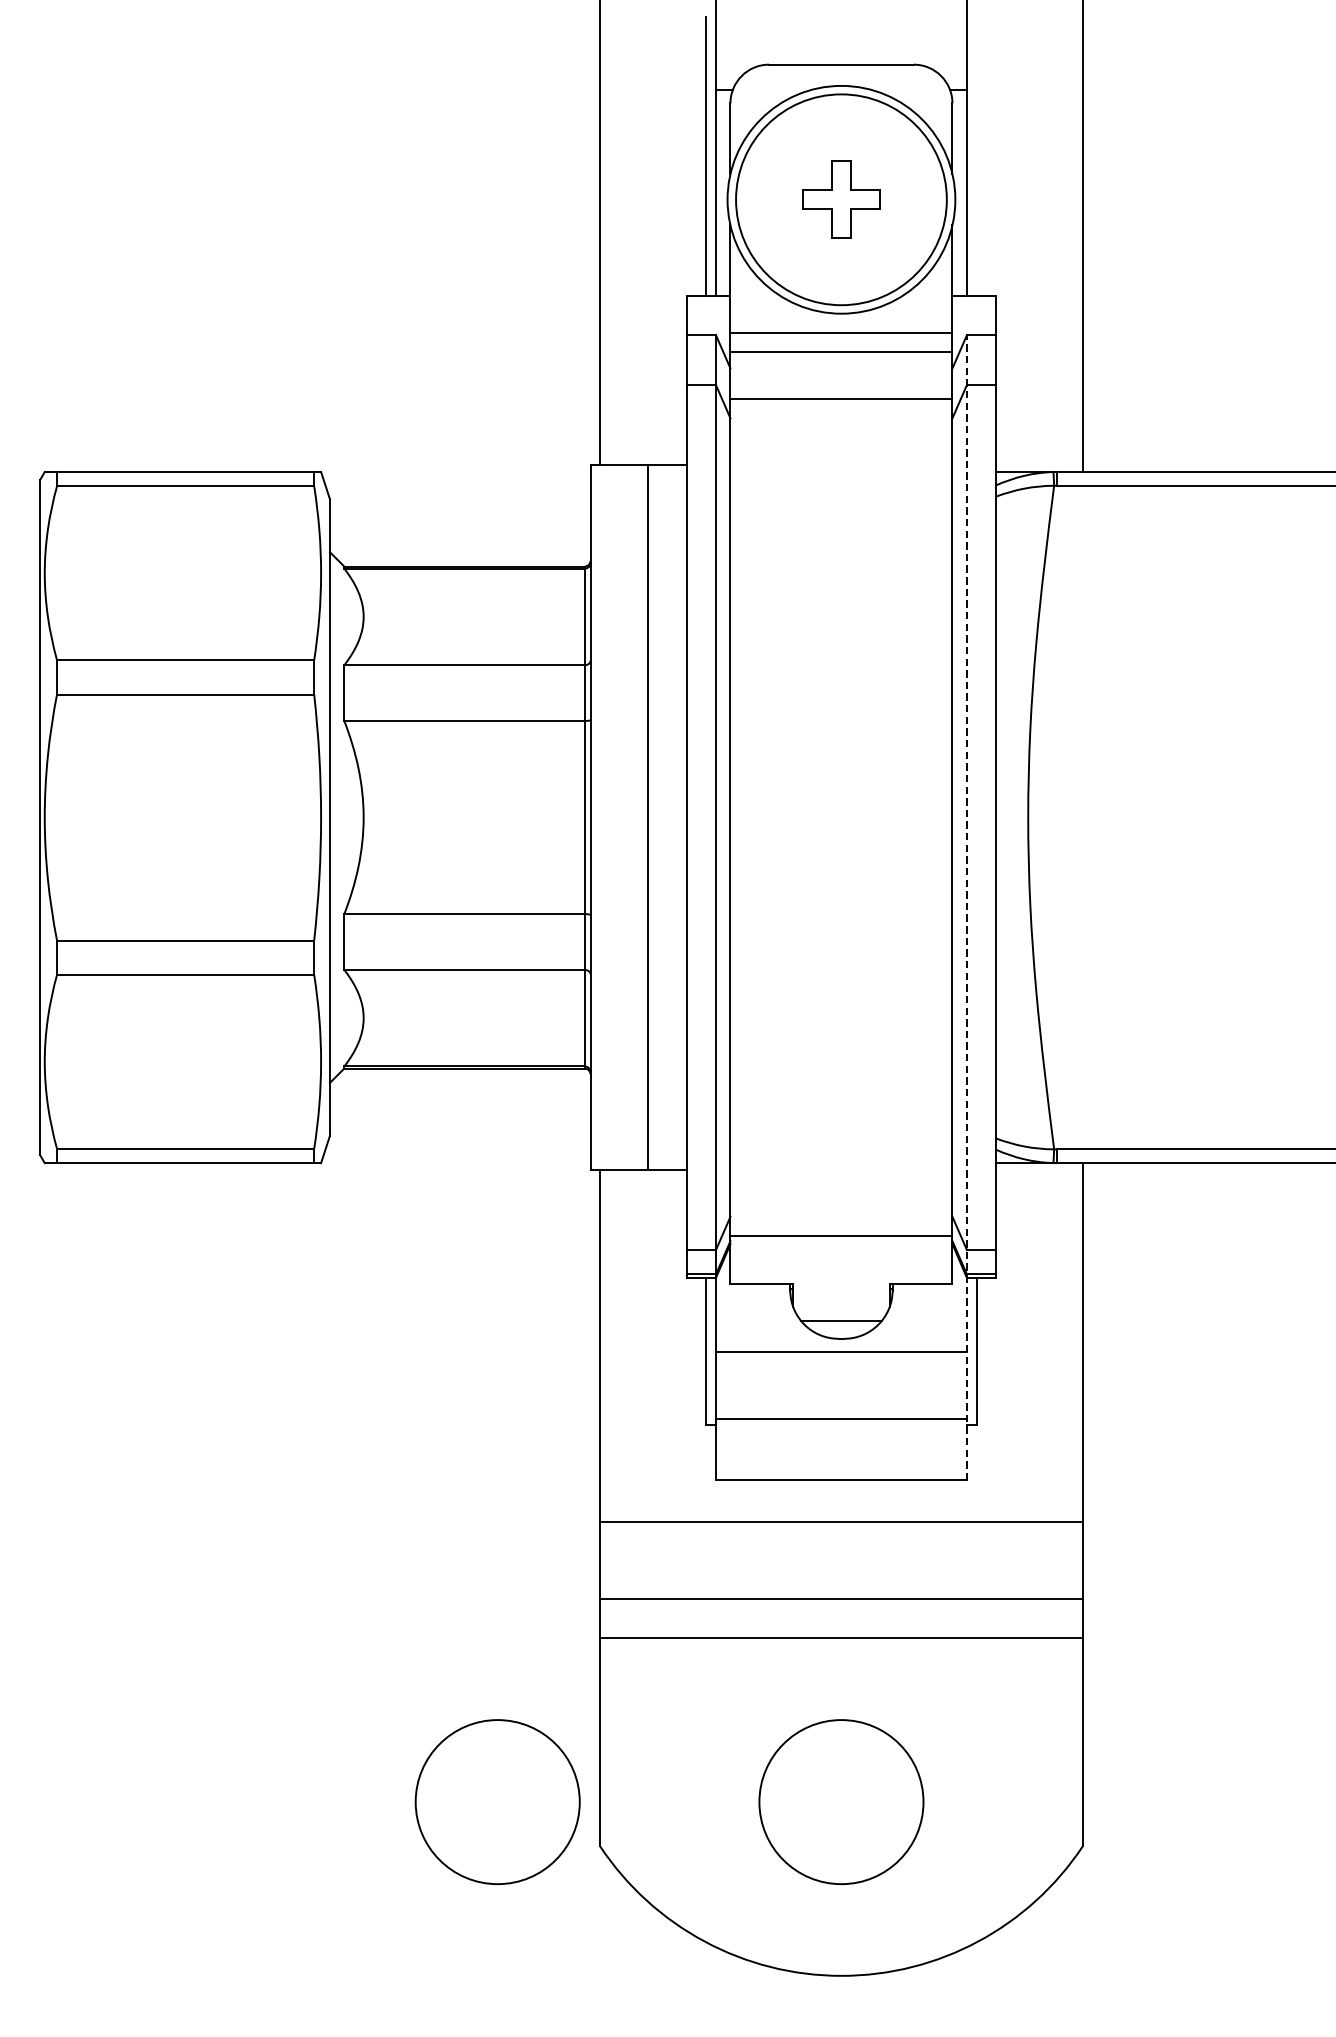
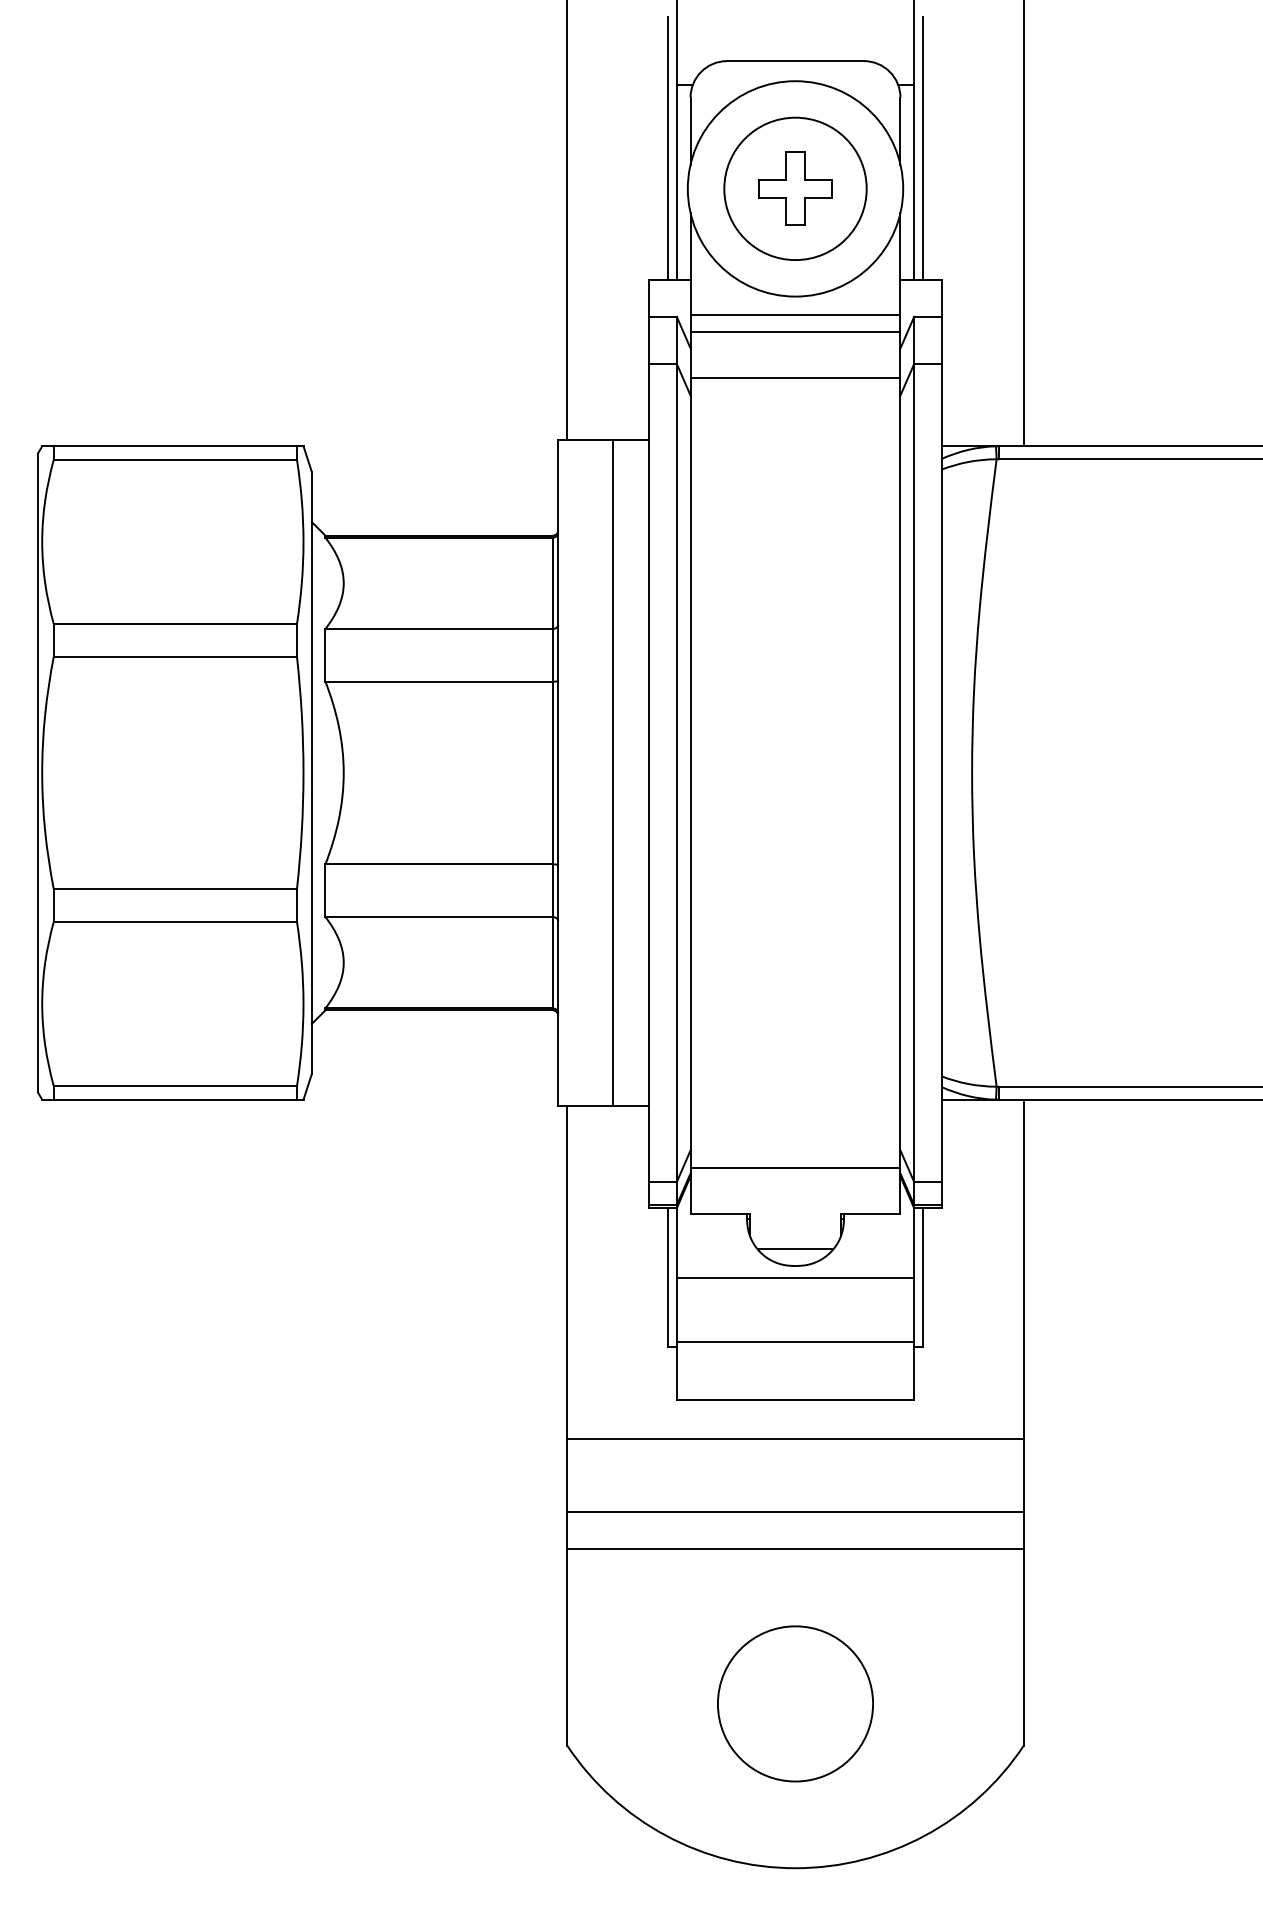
line: (976, 157) -> (923, 148), added
circle: (841, 199) -> (795, 188), size x0.71
line: (967, 906) -> (914, 857), dashed -> solid
circle: (497, 1801) -> (470, 1703), removed

